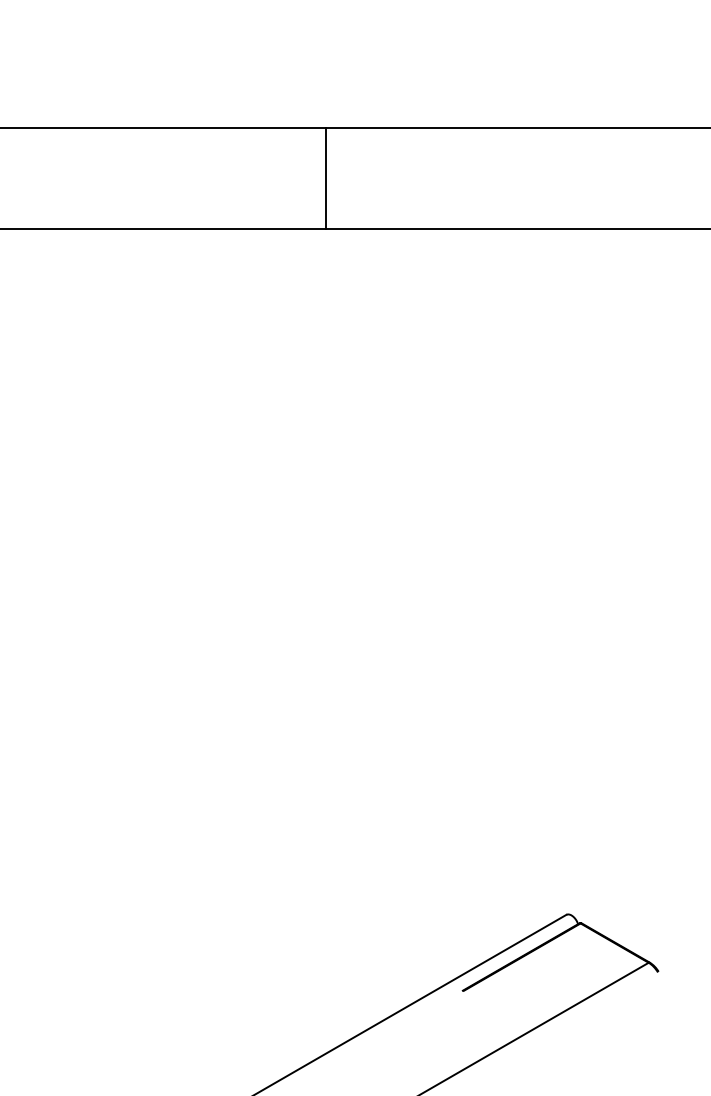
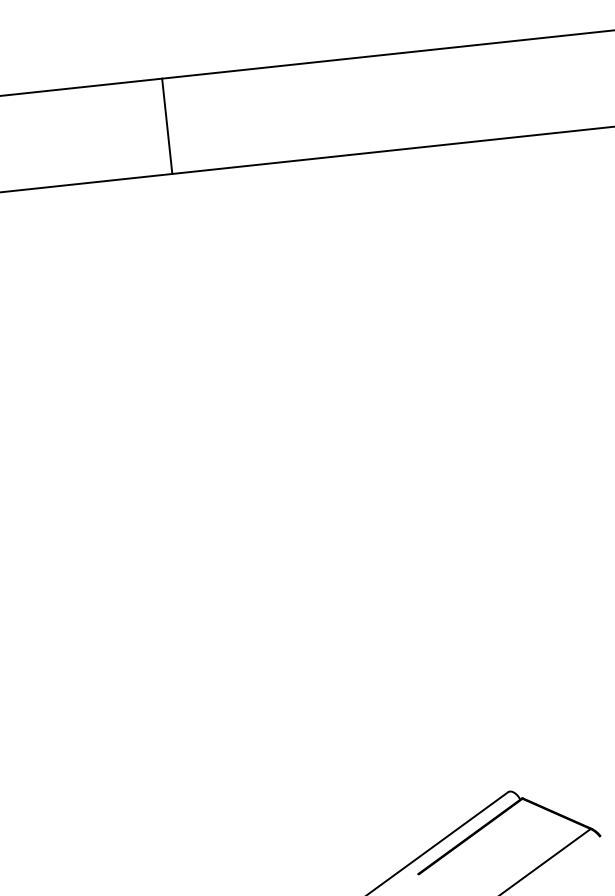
line: (326, 177) -> (167, 125), moved

